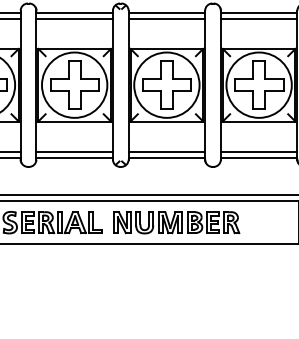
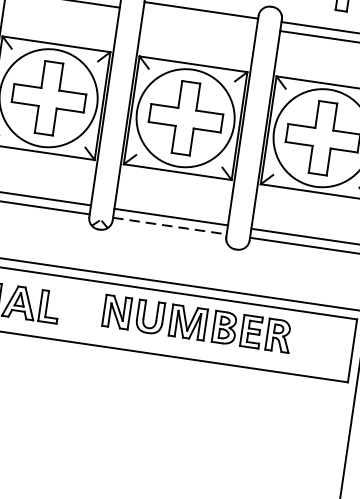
line: (166, 18) -> (199, 19), removed
line: (167, 157) -> (170, 225), solid -> dashed
part: (176, 222) -> (197, 323), moved

